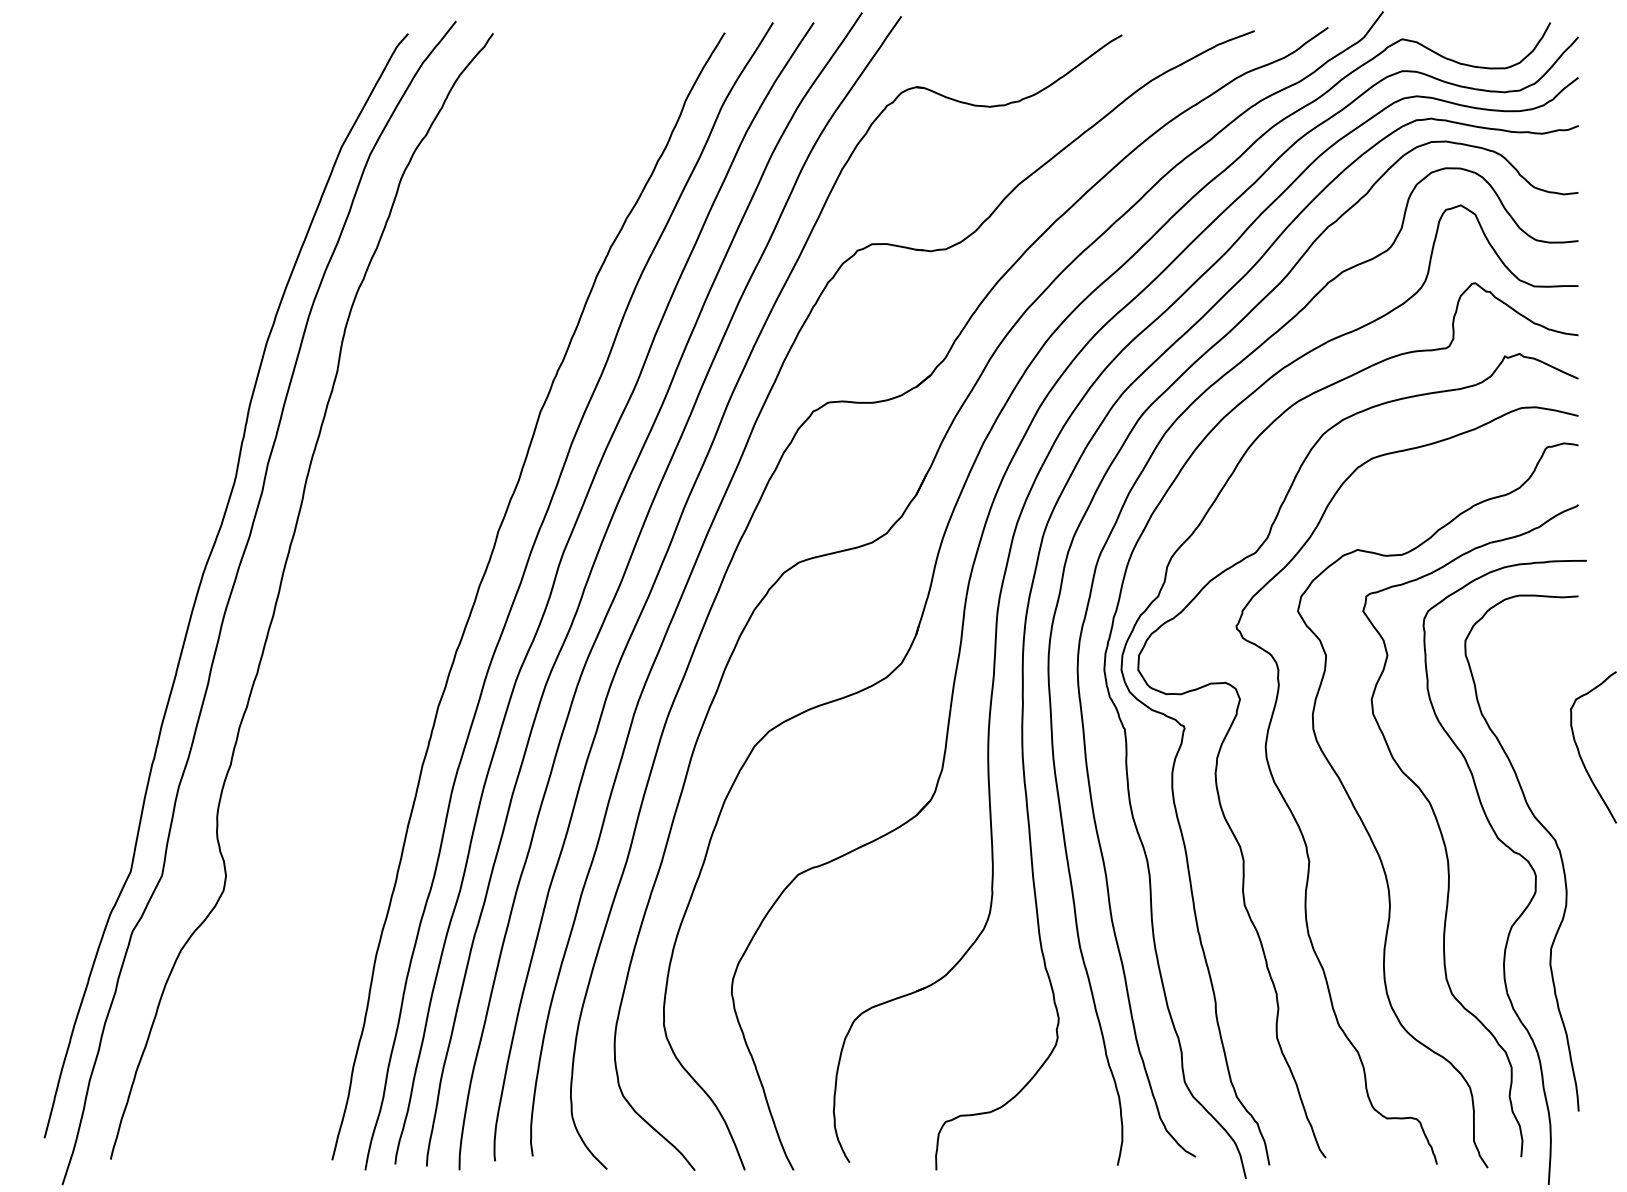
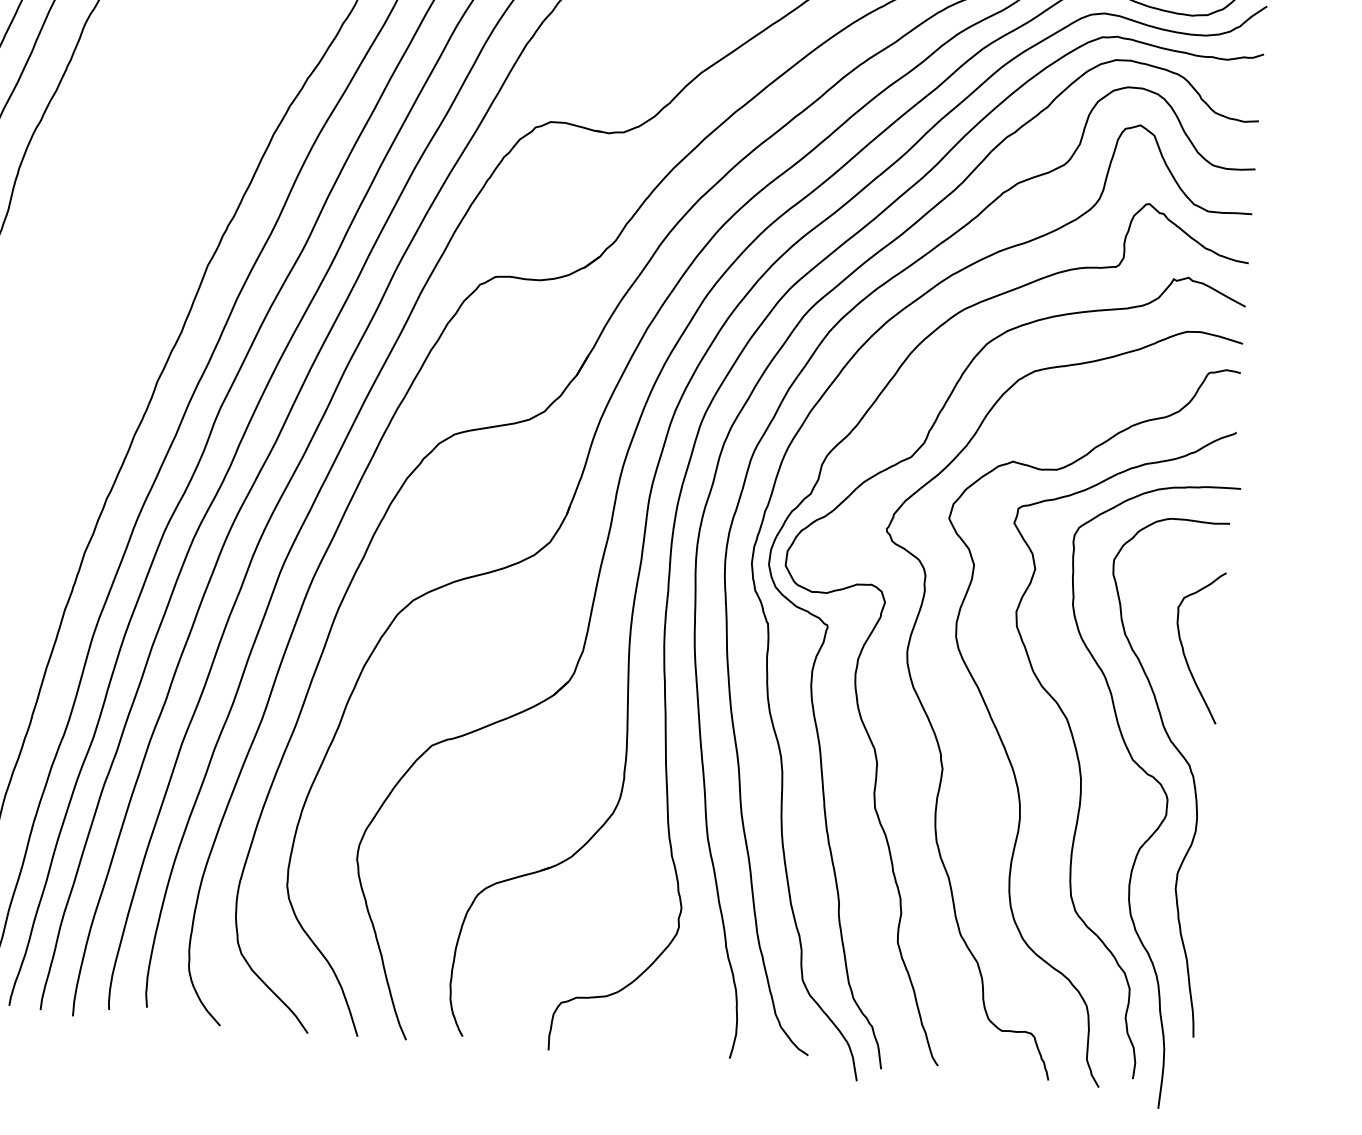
curve: (1579, 750) -> (1184, 648), moved

